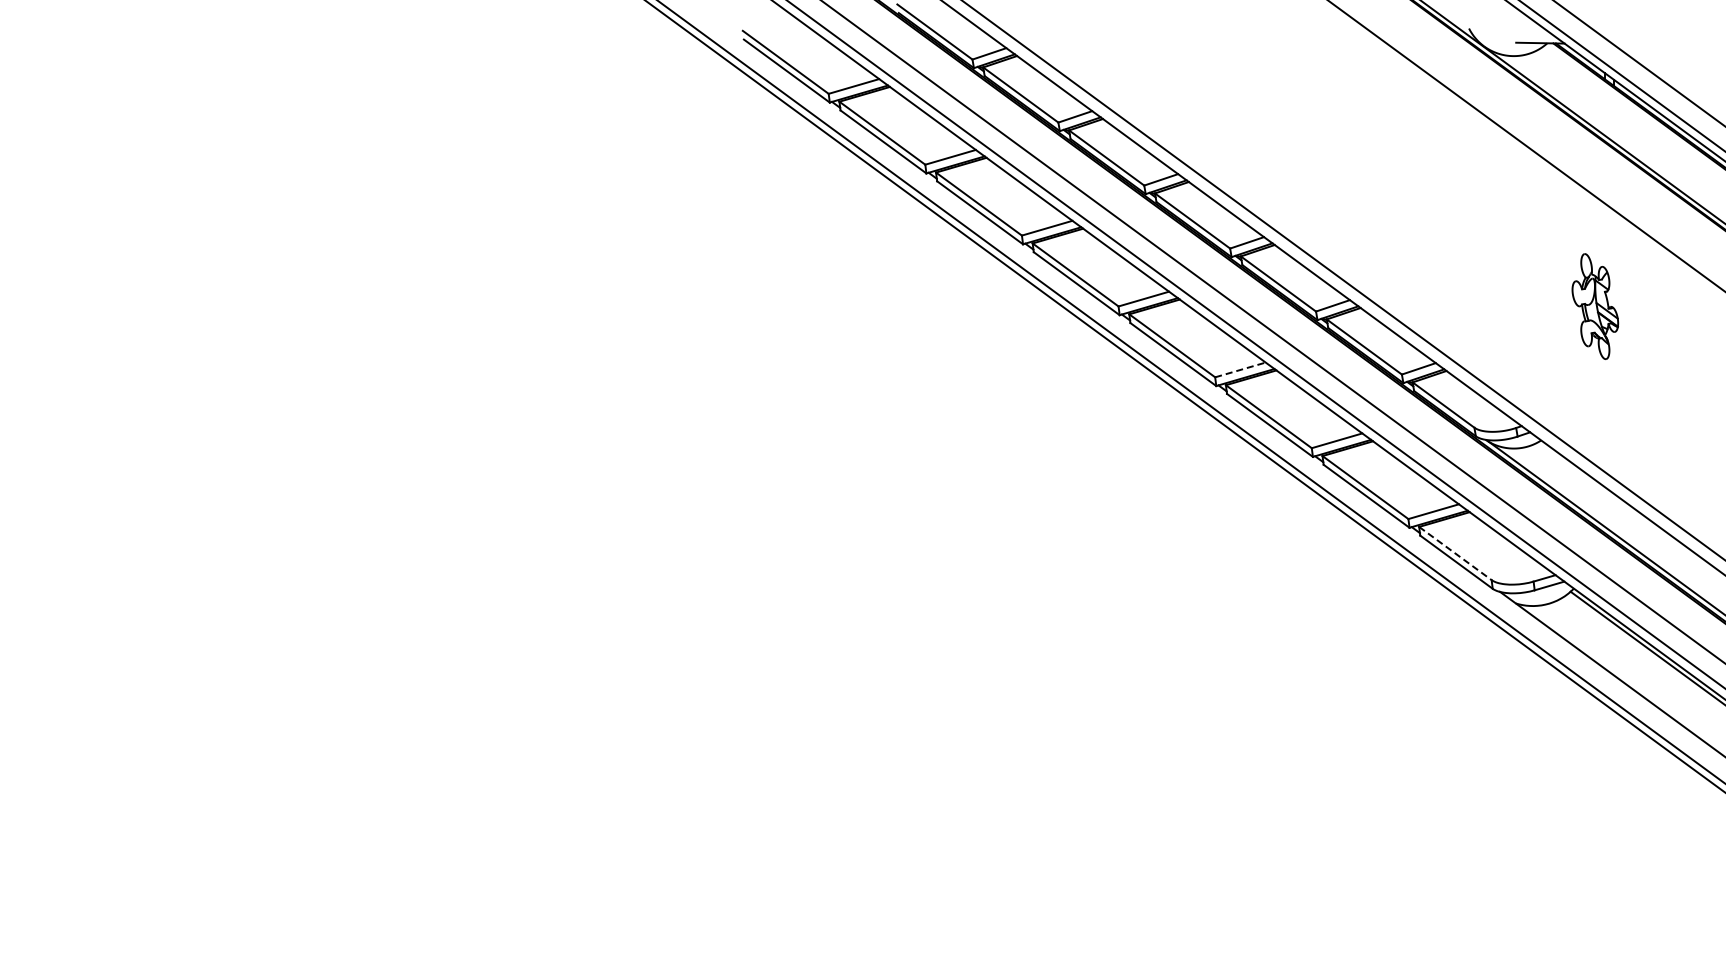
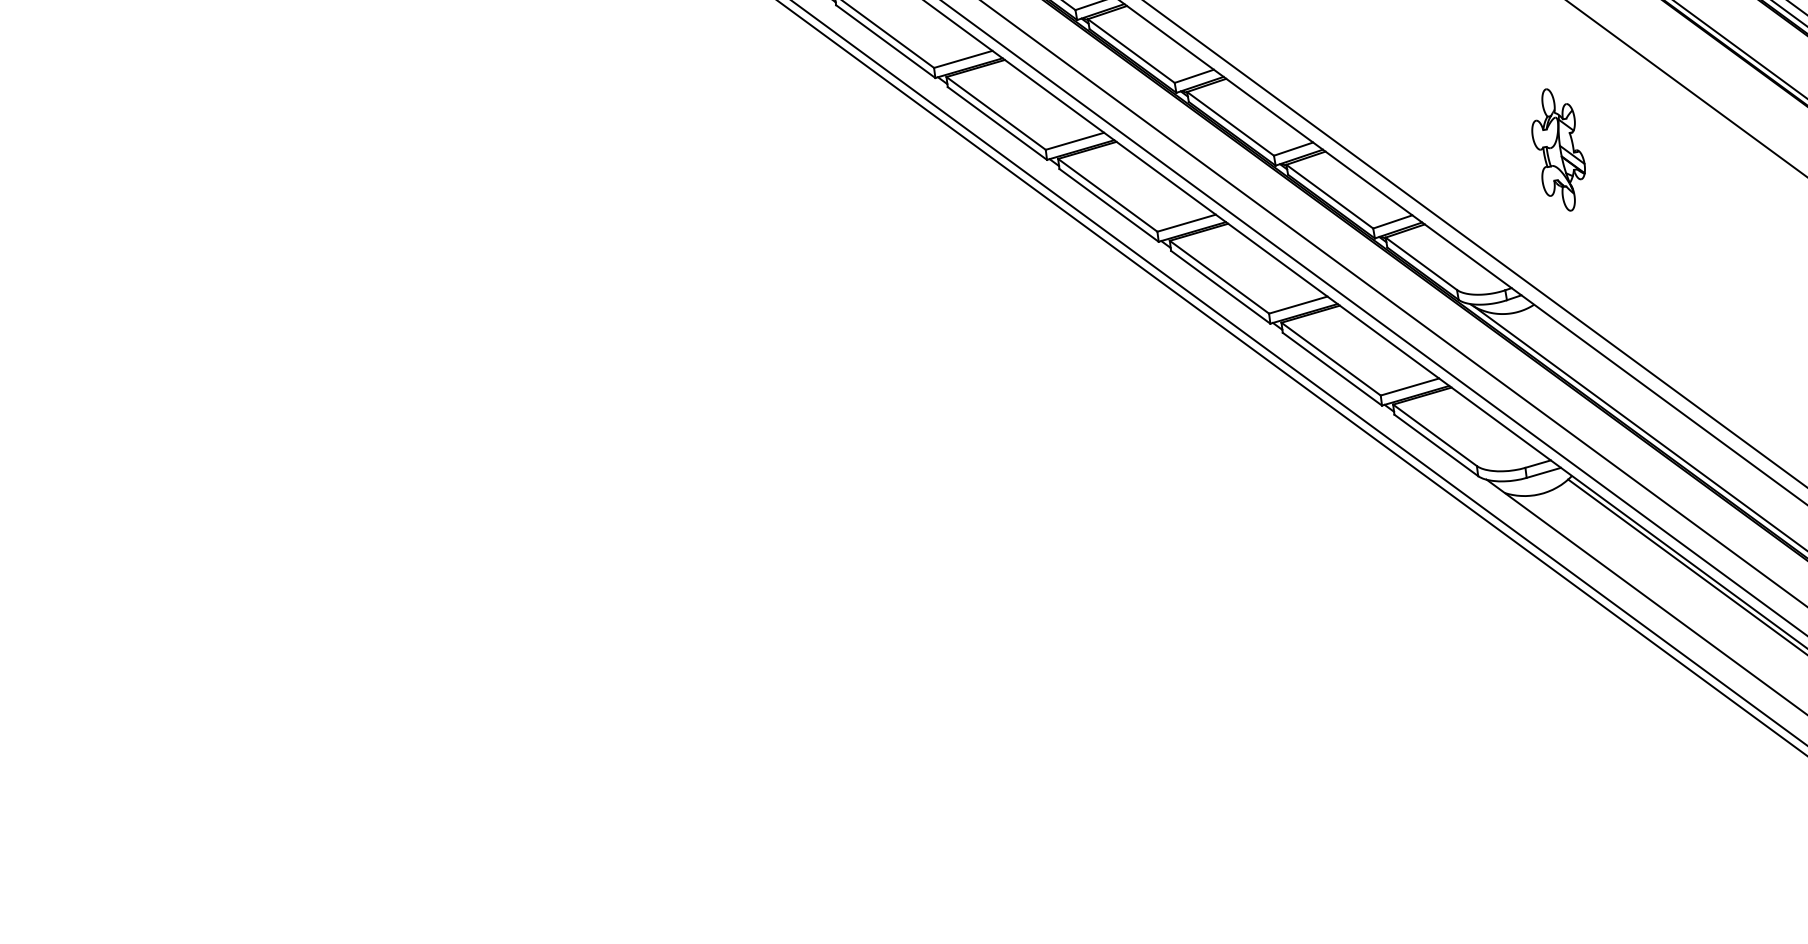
part: (1595, 306) -> (1558, 149), moved
line: (1240, 369) -> (1186, 222), dashed -> solid
line: (1455, 553) -> (1435, 435), dashed -> solid

